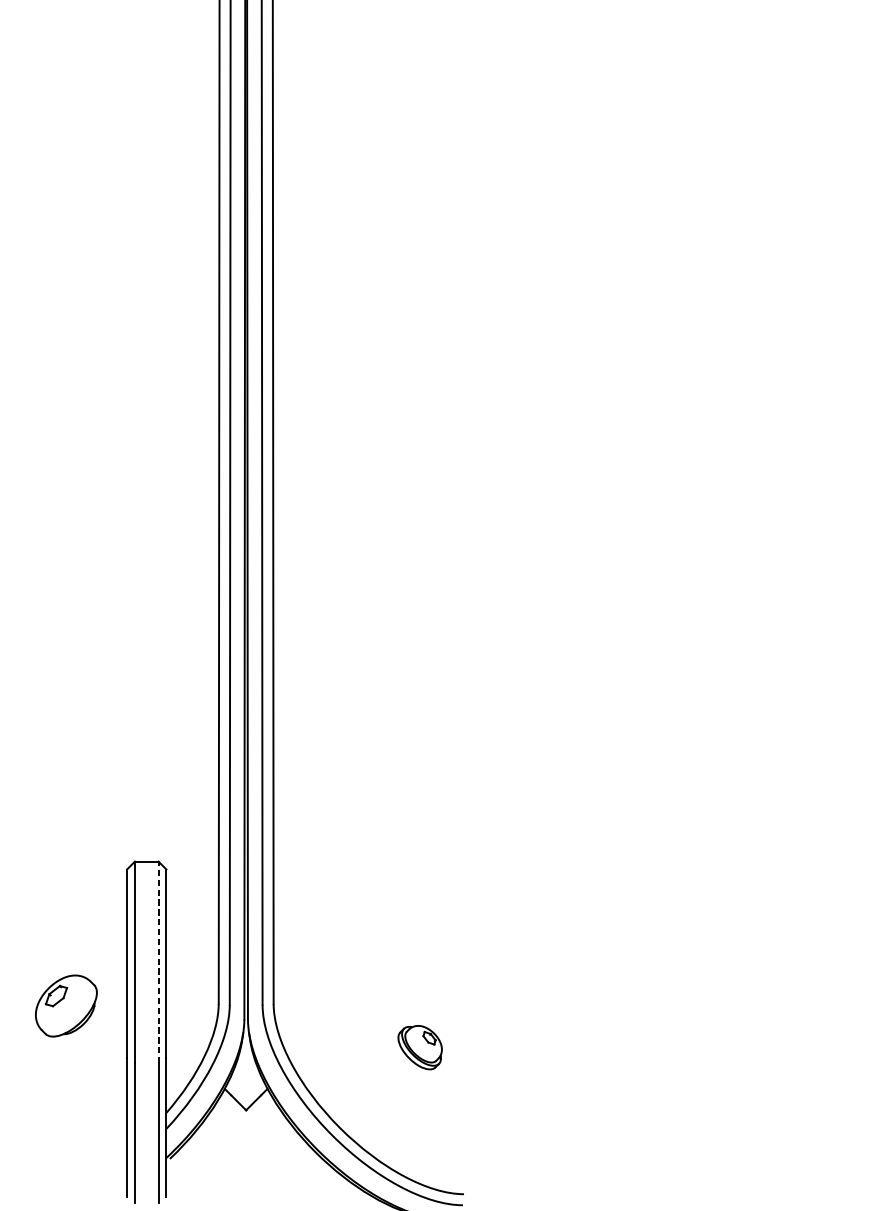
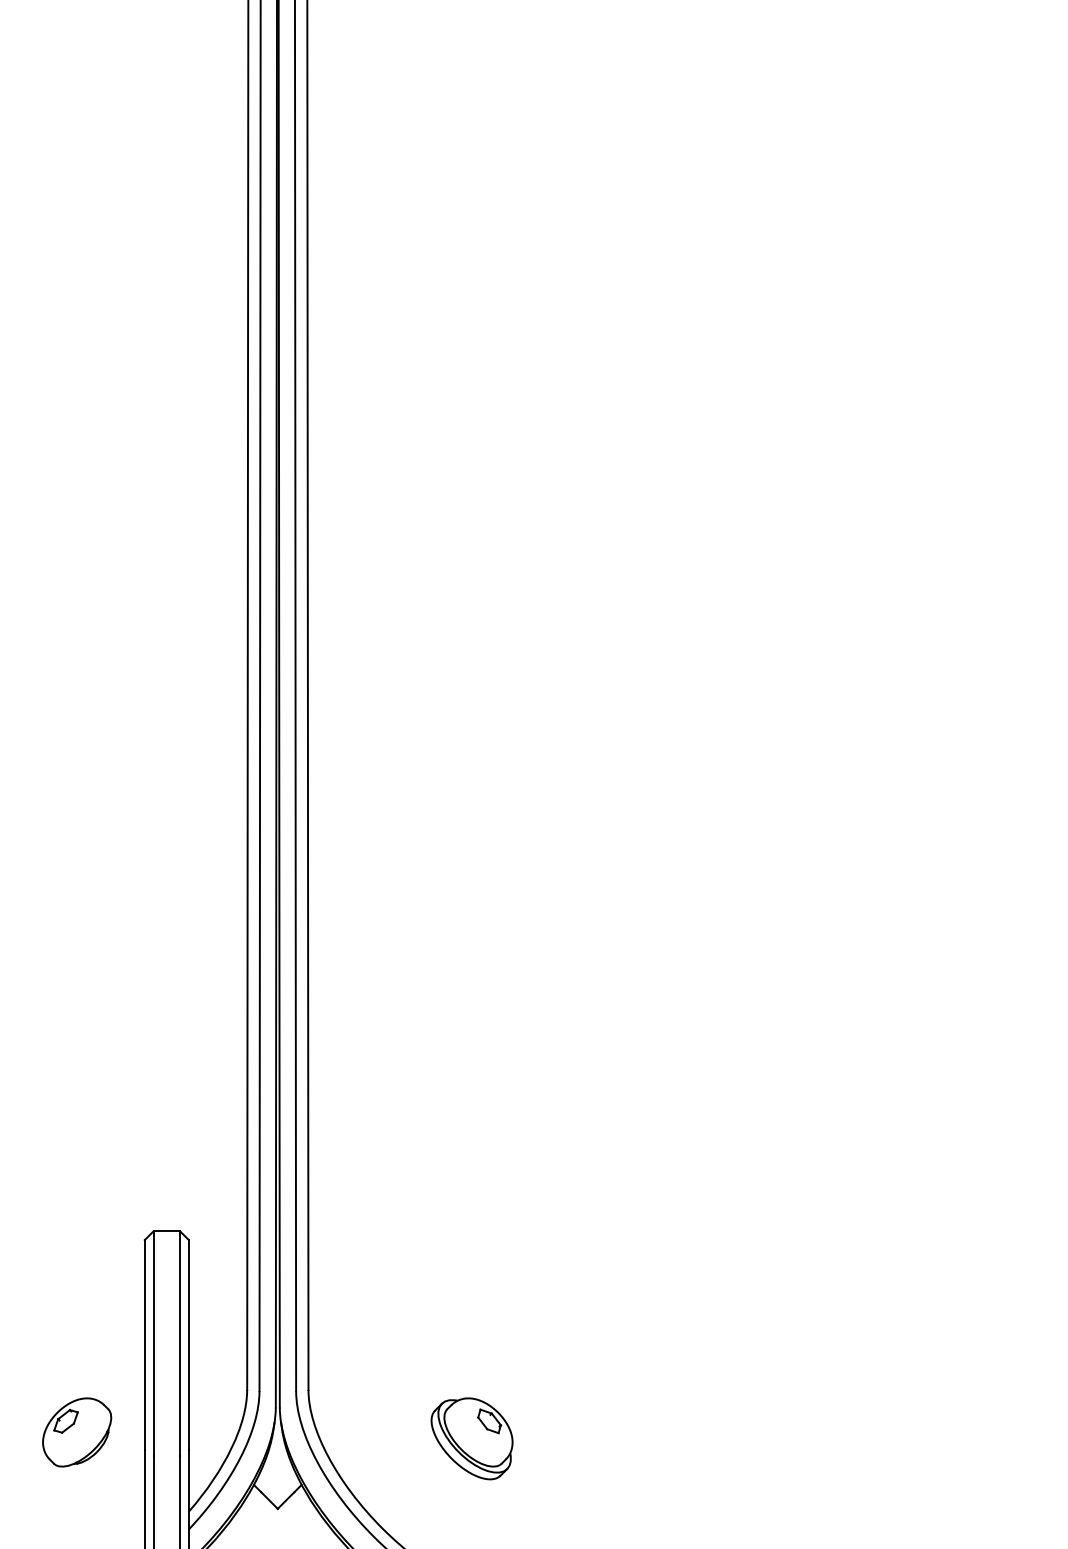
line: (159, 962) -> (180, 1343), dashed -> solid
part: (66, 1006) -> (77, 1432), moved
part: (419, 1047) -> (471, 1438), size x1.67

